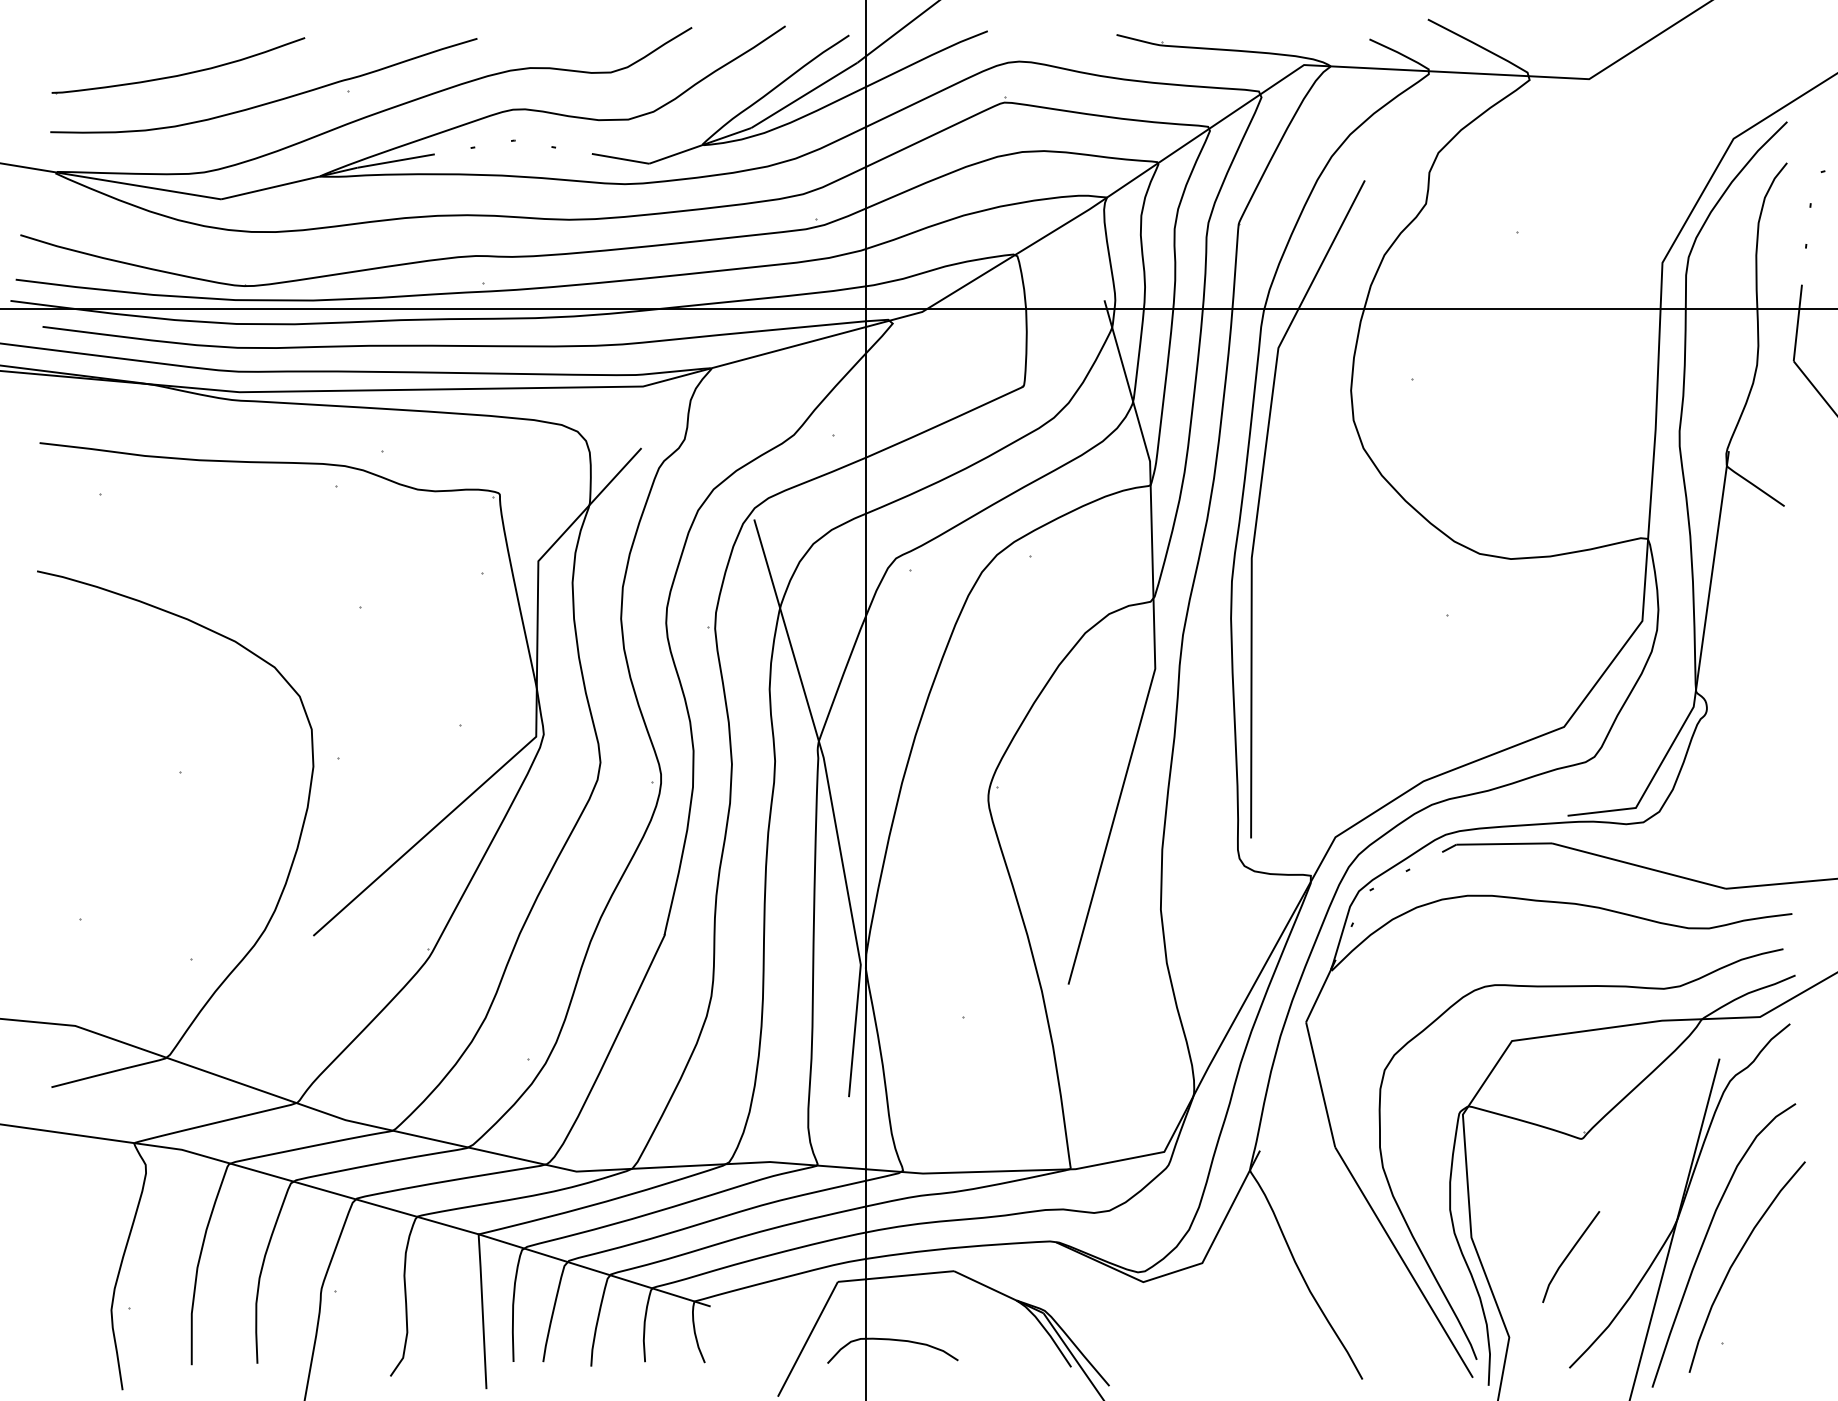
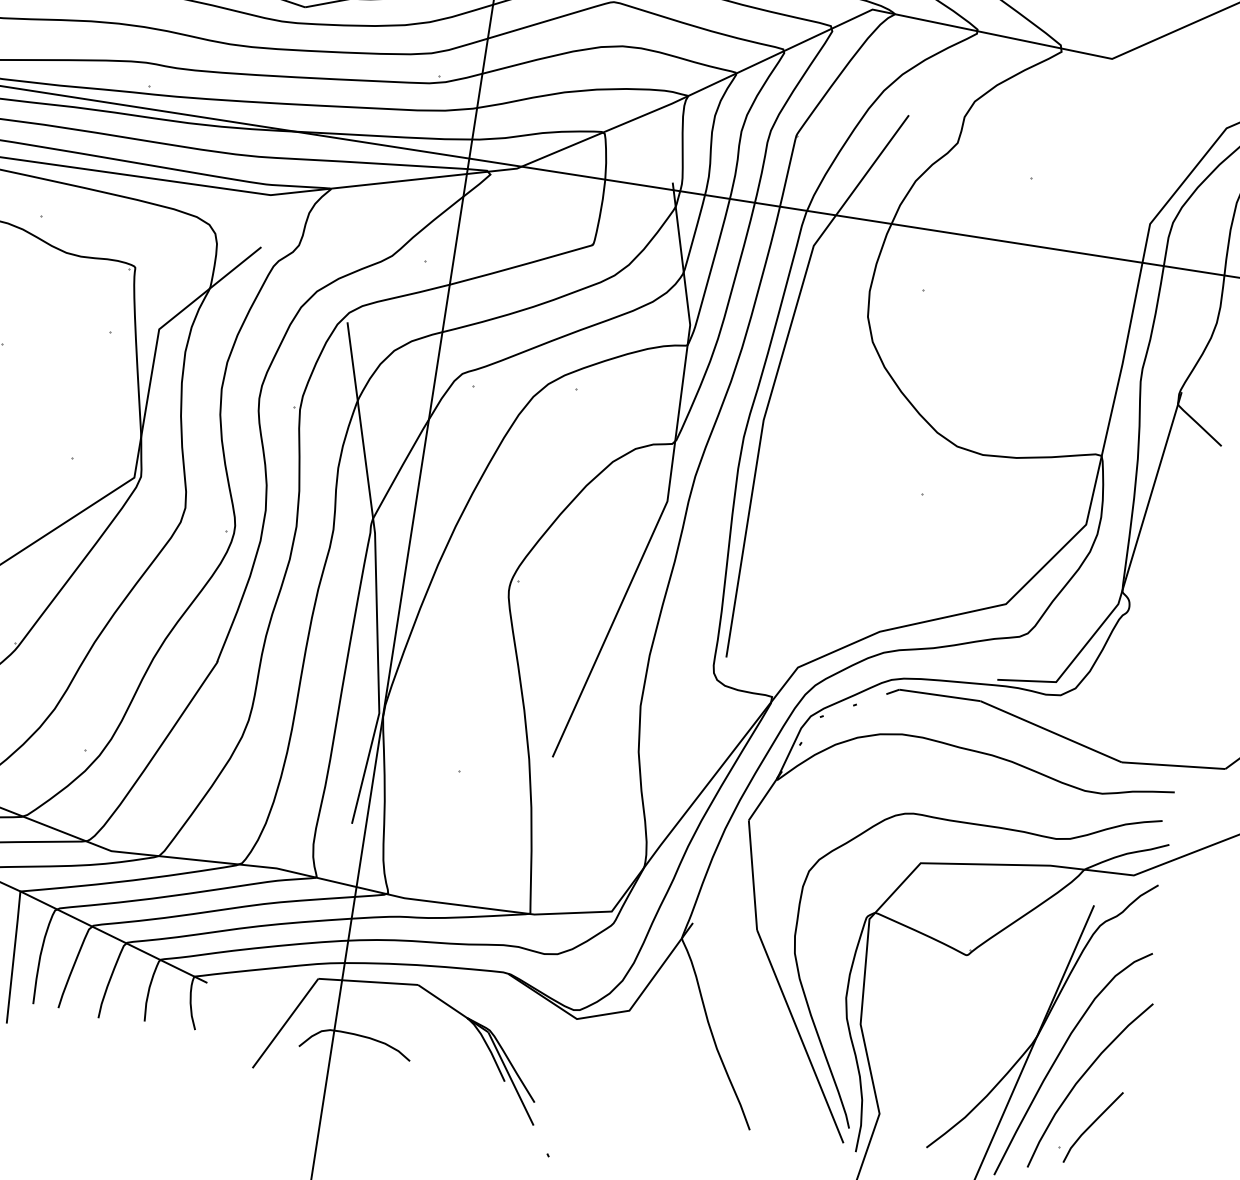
line: (1569, 1254) -> (1092, 1125), moved

